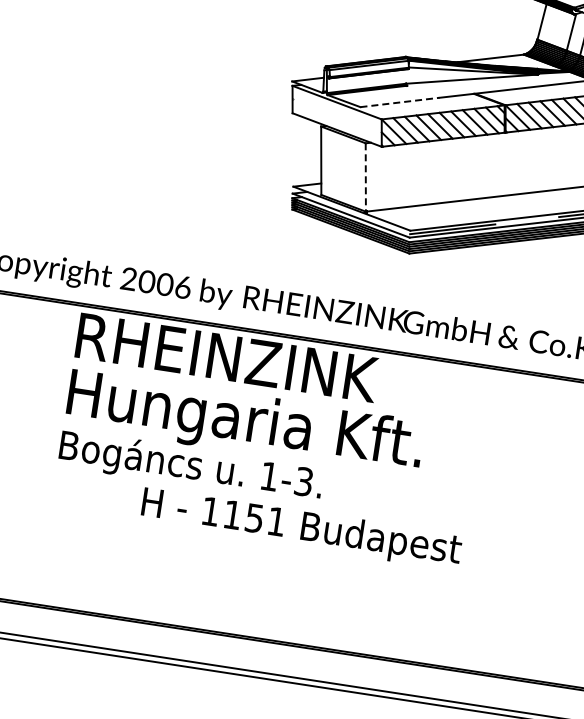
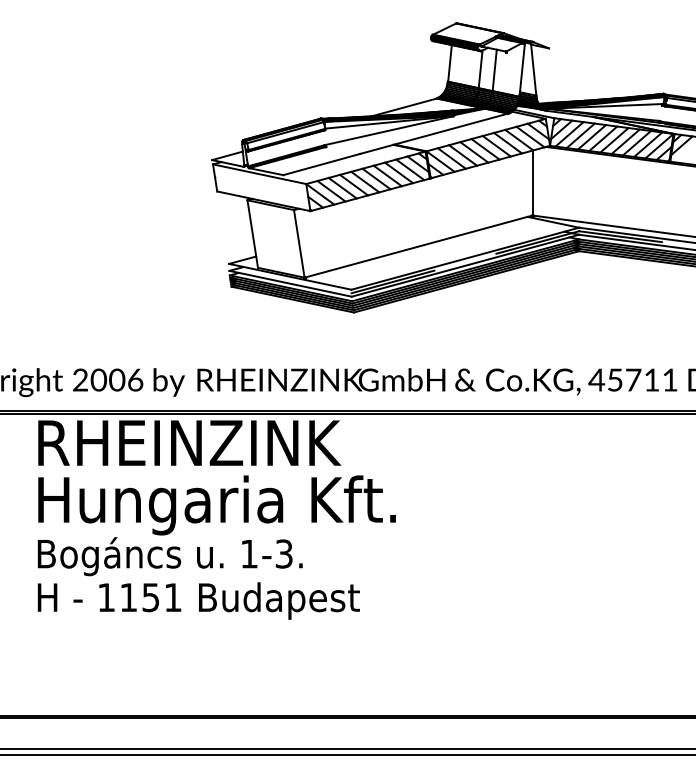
line: (399, 102) -> (321, 164), dashed -> solid
line: (365, 178) -> (299, 244), dashed -> solid
text: (301, 528) -> (198, 600), moved

